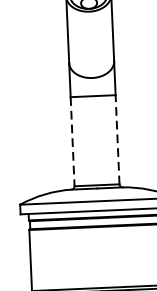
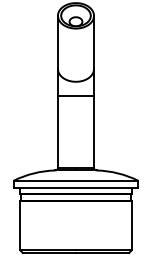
line: (118, 140) -> (94, 132), dashed -> solid
line: (72, 142) -> (57, 132), dashed -> solid

